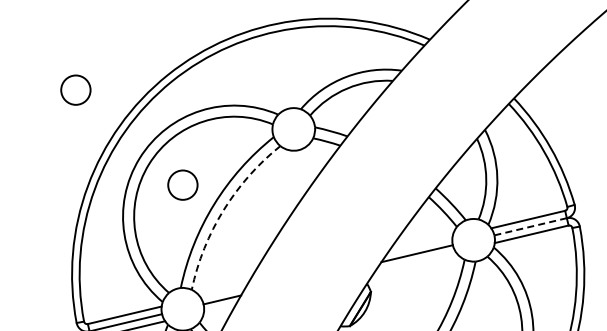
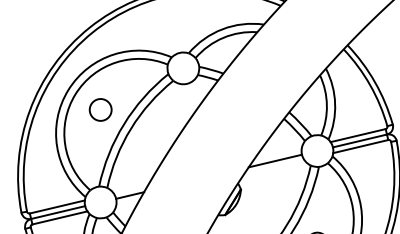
circle: (75, 89) -> (20, 38), removed
arc: (223, 210) -> (130, 128), dashed -> solid
line: (531, 226) -> (360, 140), dashed -> solid

